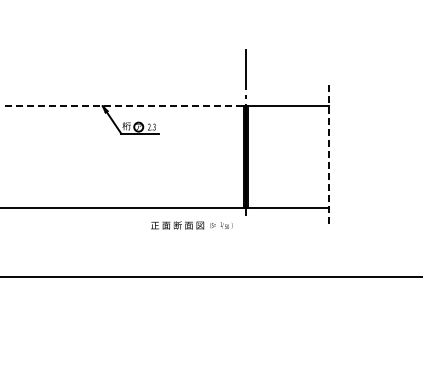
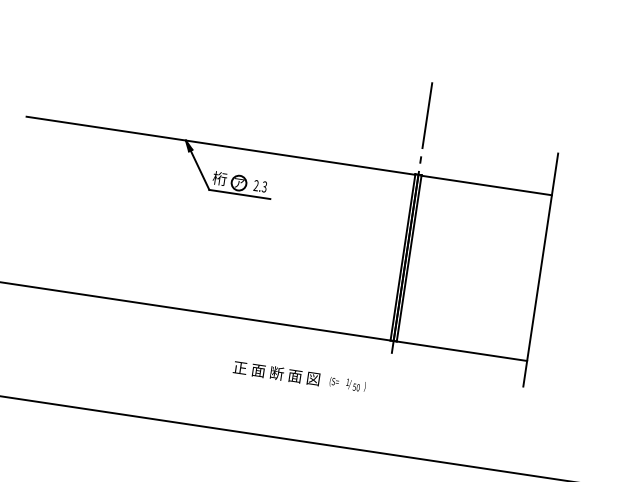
line: (124, 106) -> (220, 146), dashed -> solid
line: (328, 152) -> (540, 270), dashed -> solid
text: (191, 225) -> (299, 376), moved

